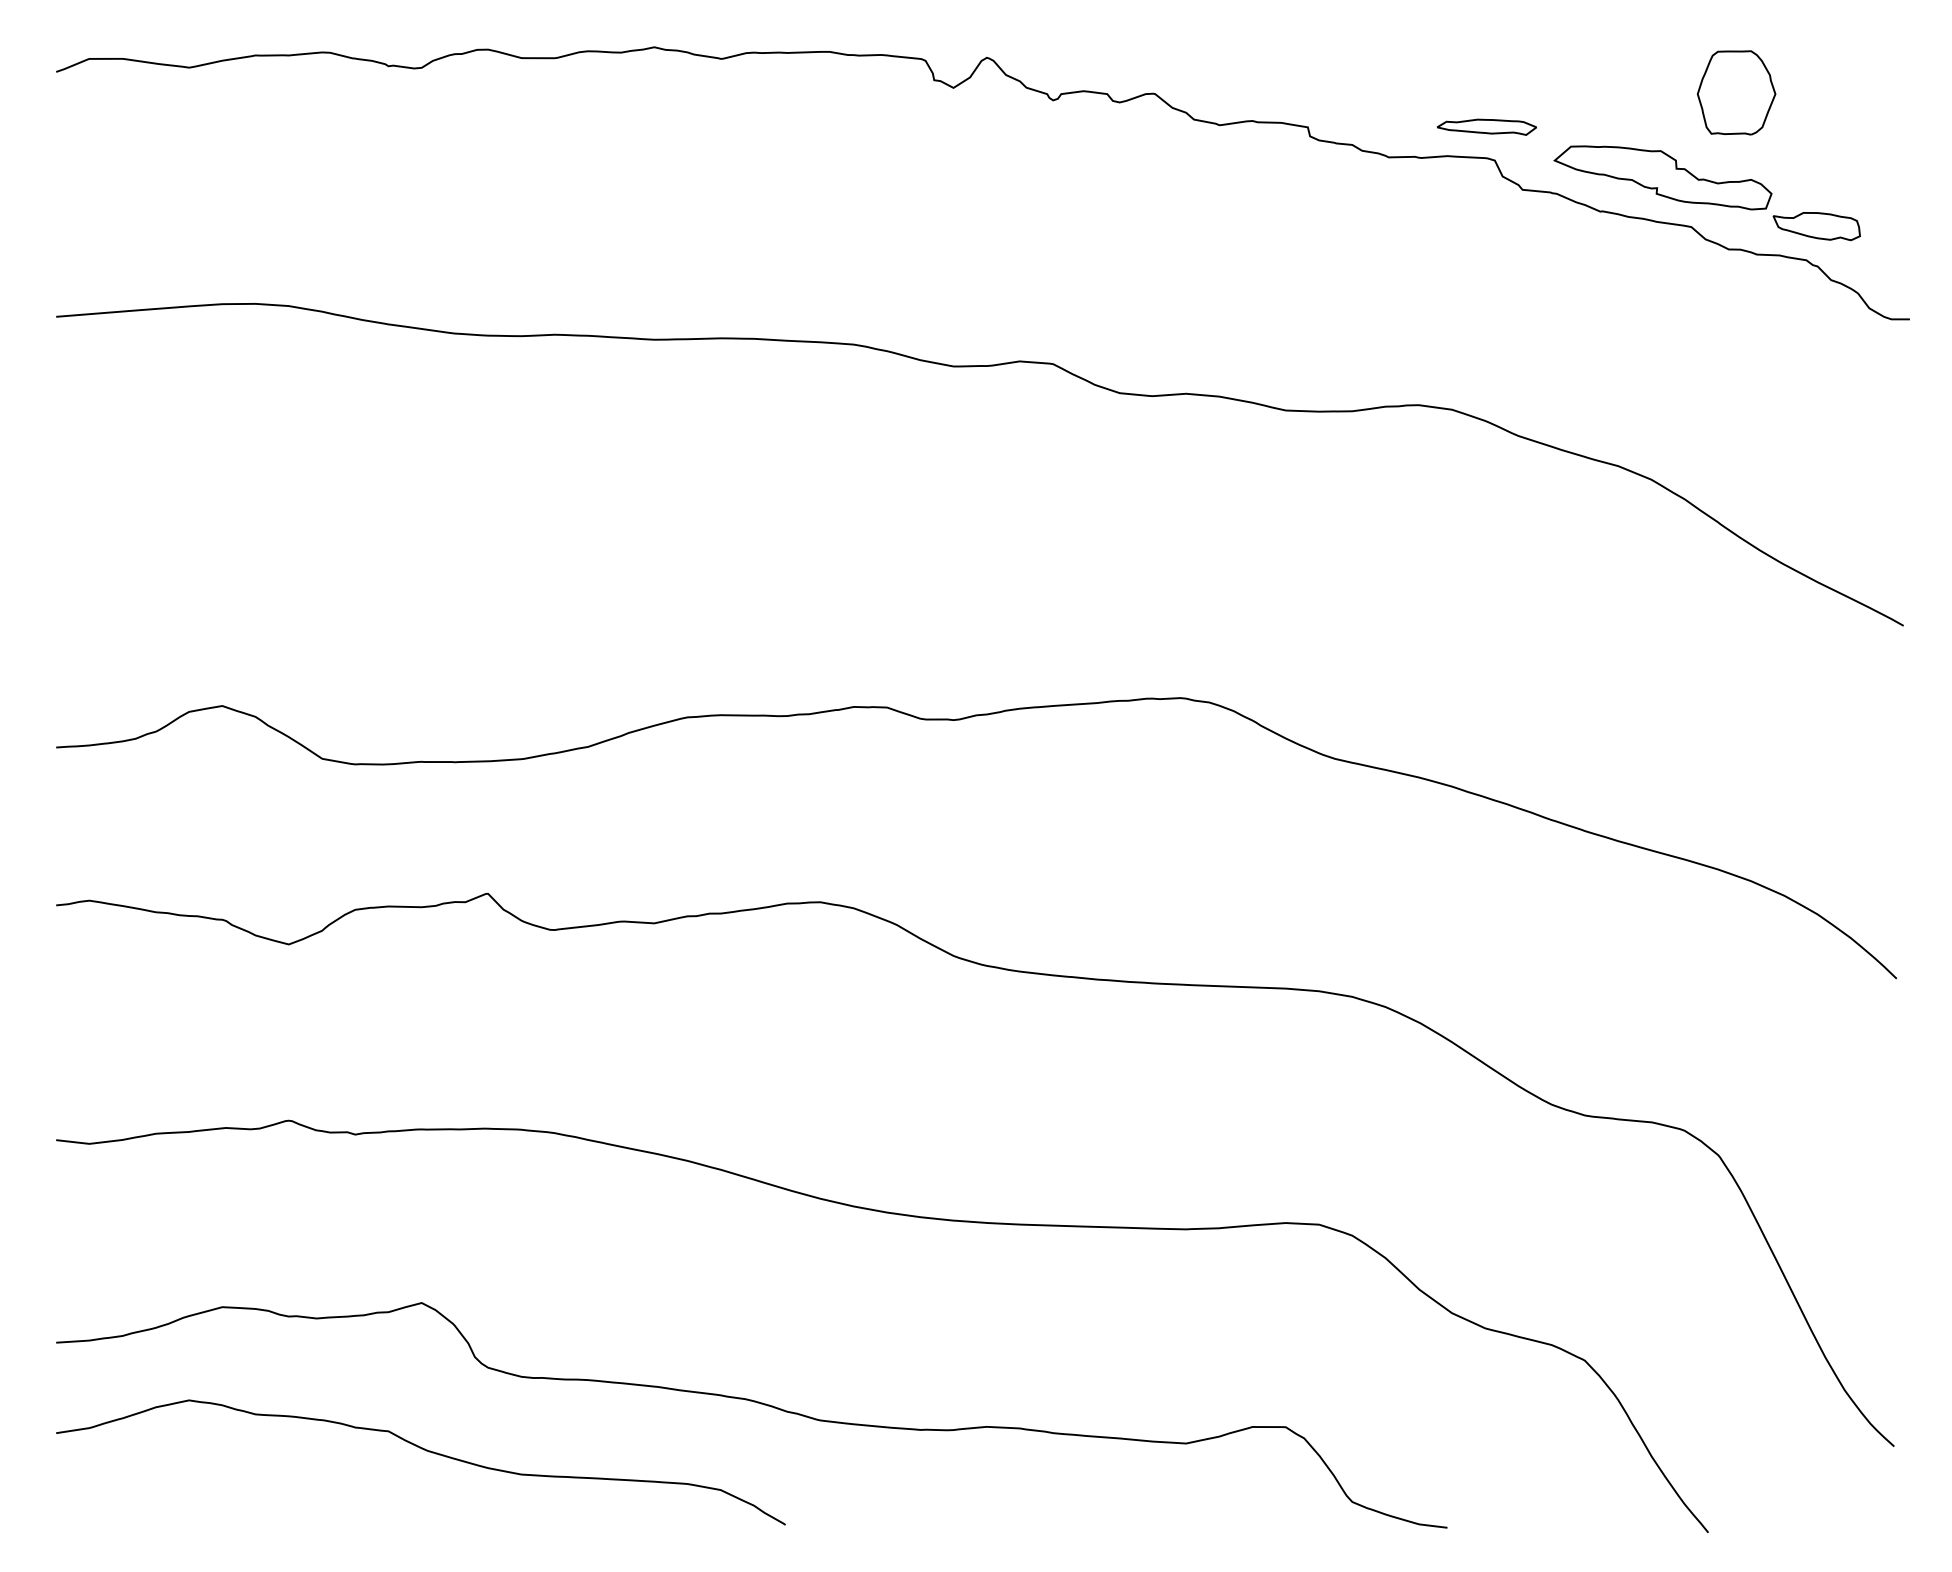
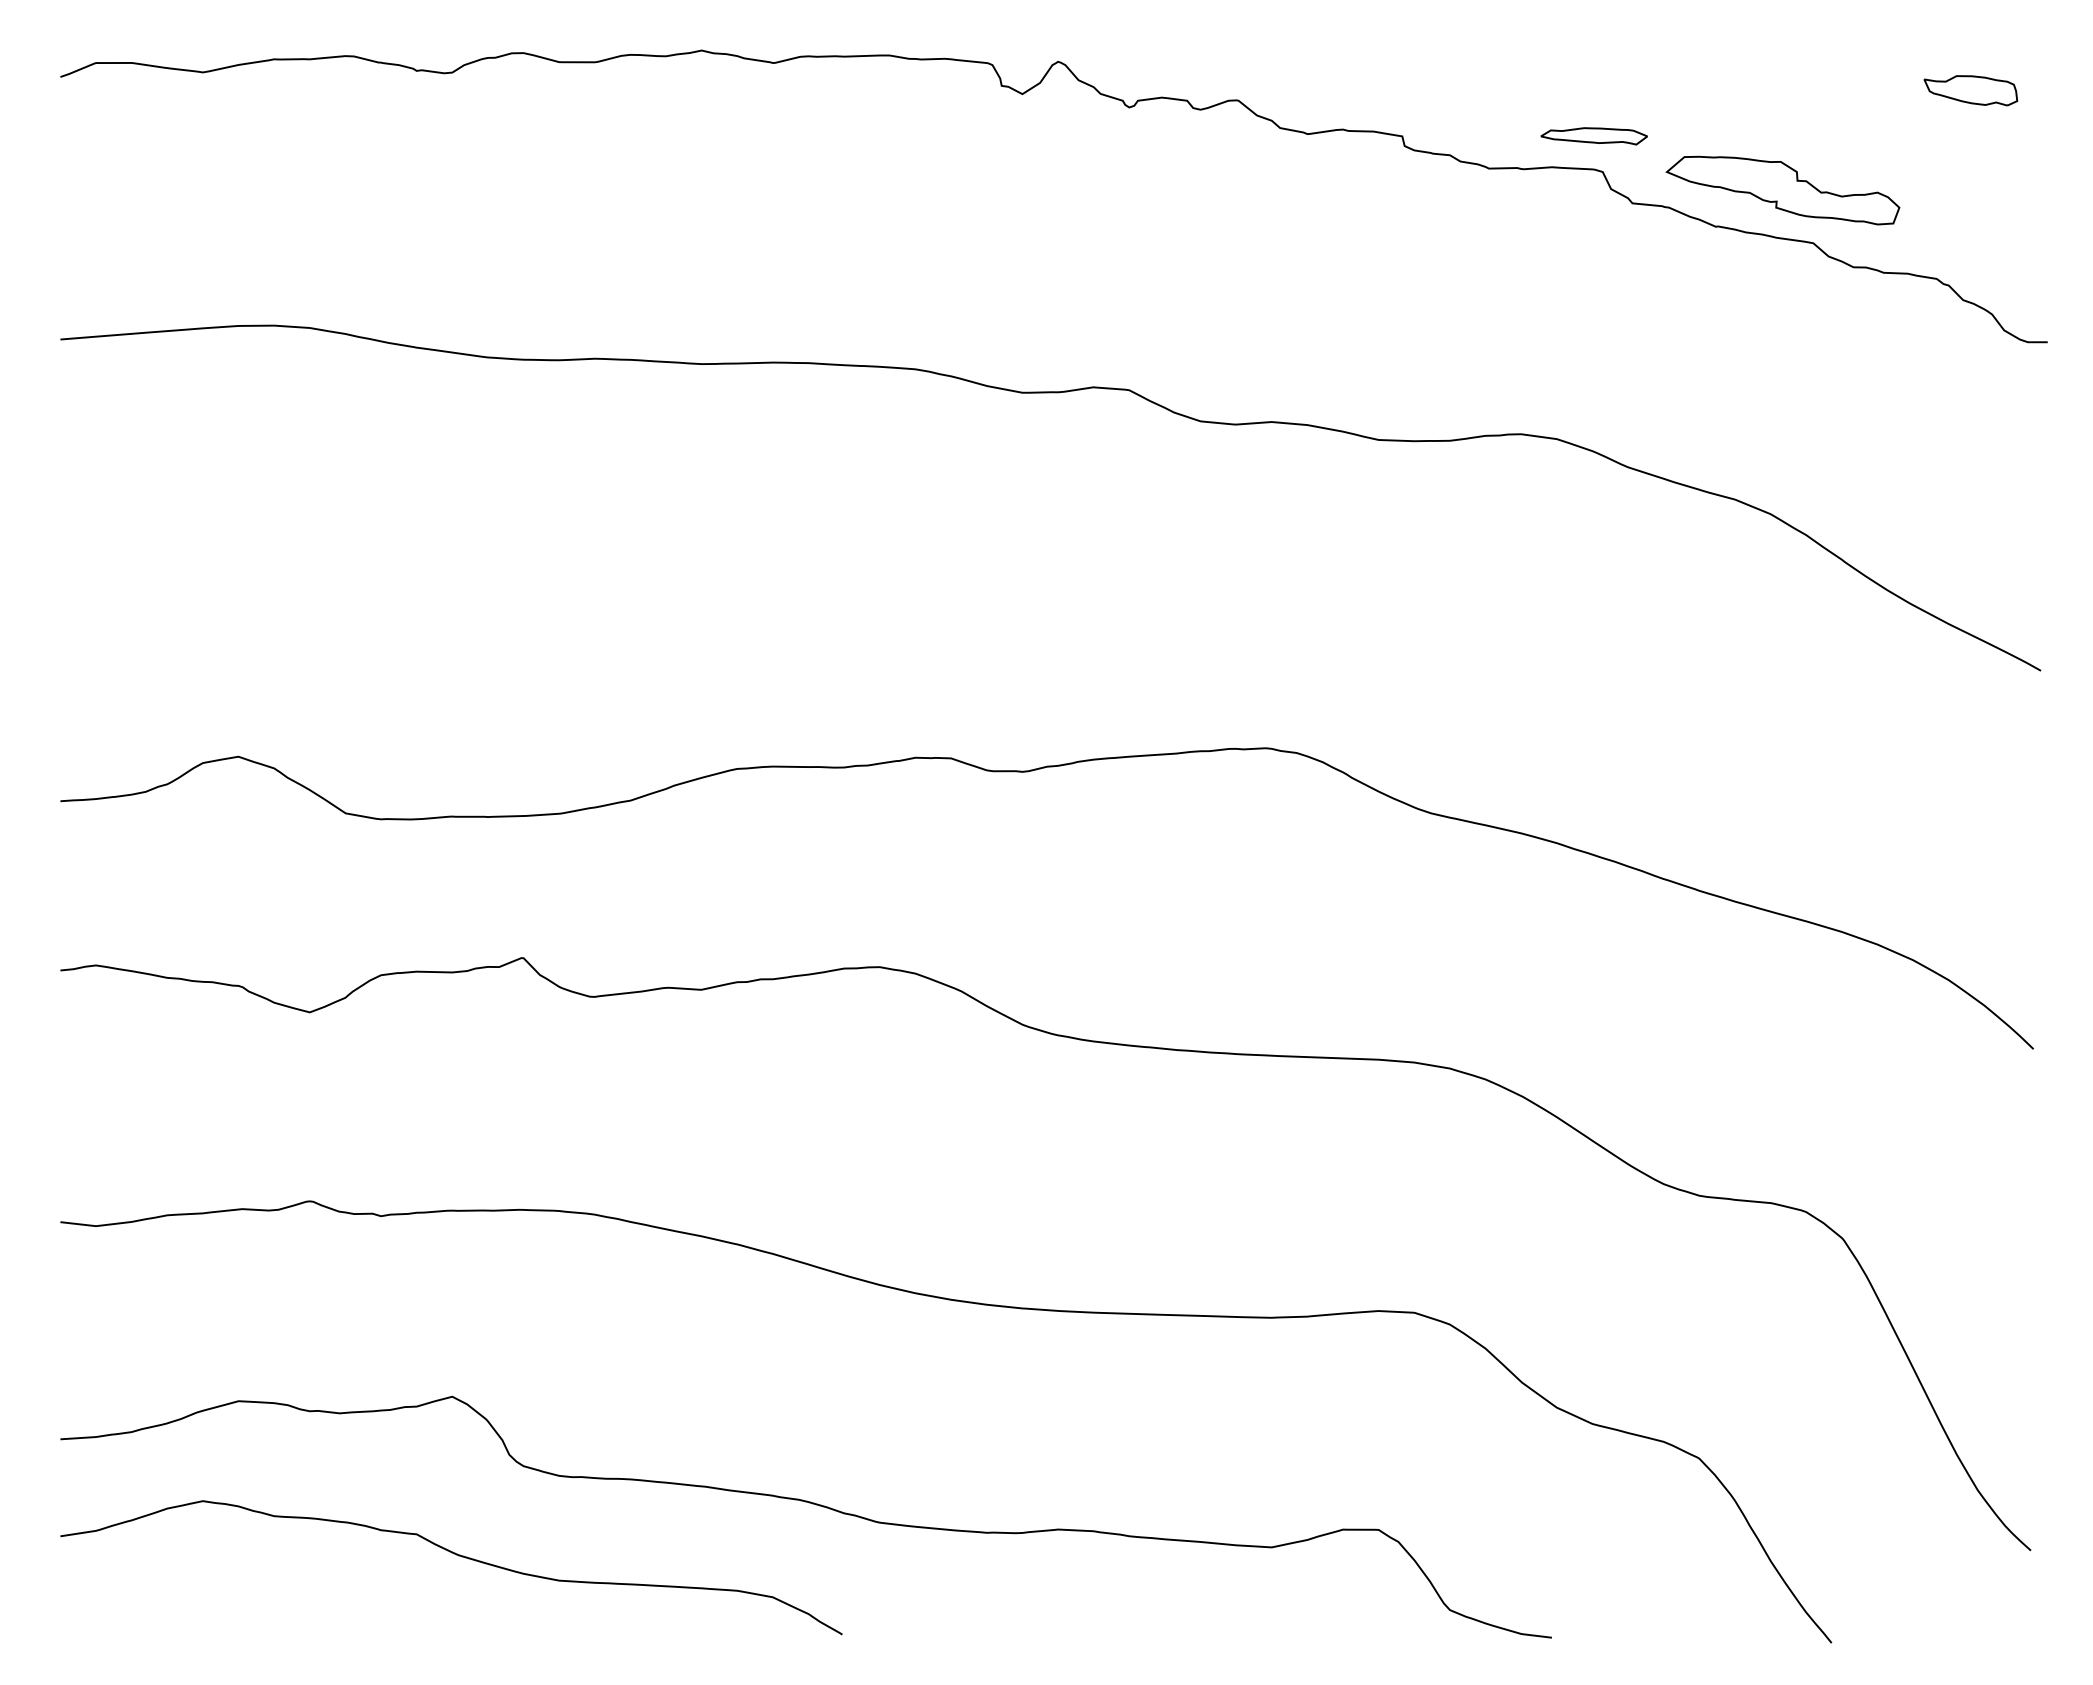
part: (1736, 92) -> (1861, 99), removed
part: (1816, 226) -> (1970, 90), moved

